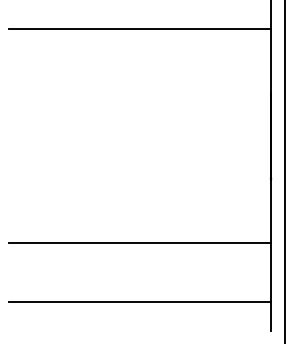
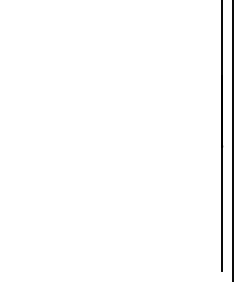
line: (140, 29) -> (115, 24), removed
line: (140, 243) -> (115, 199), removed
line: (140, 301) -> (115, 247), removed

